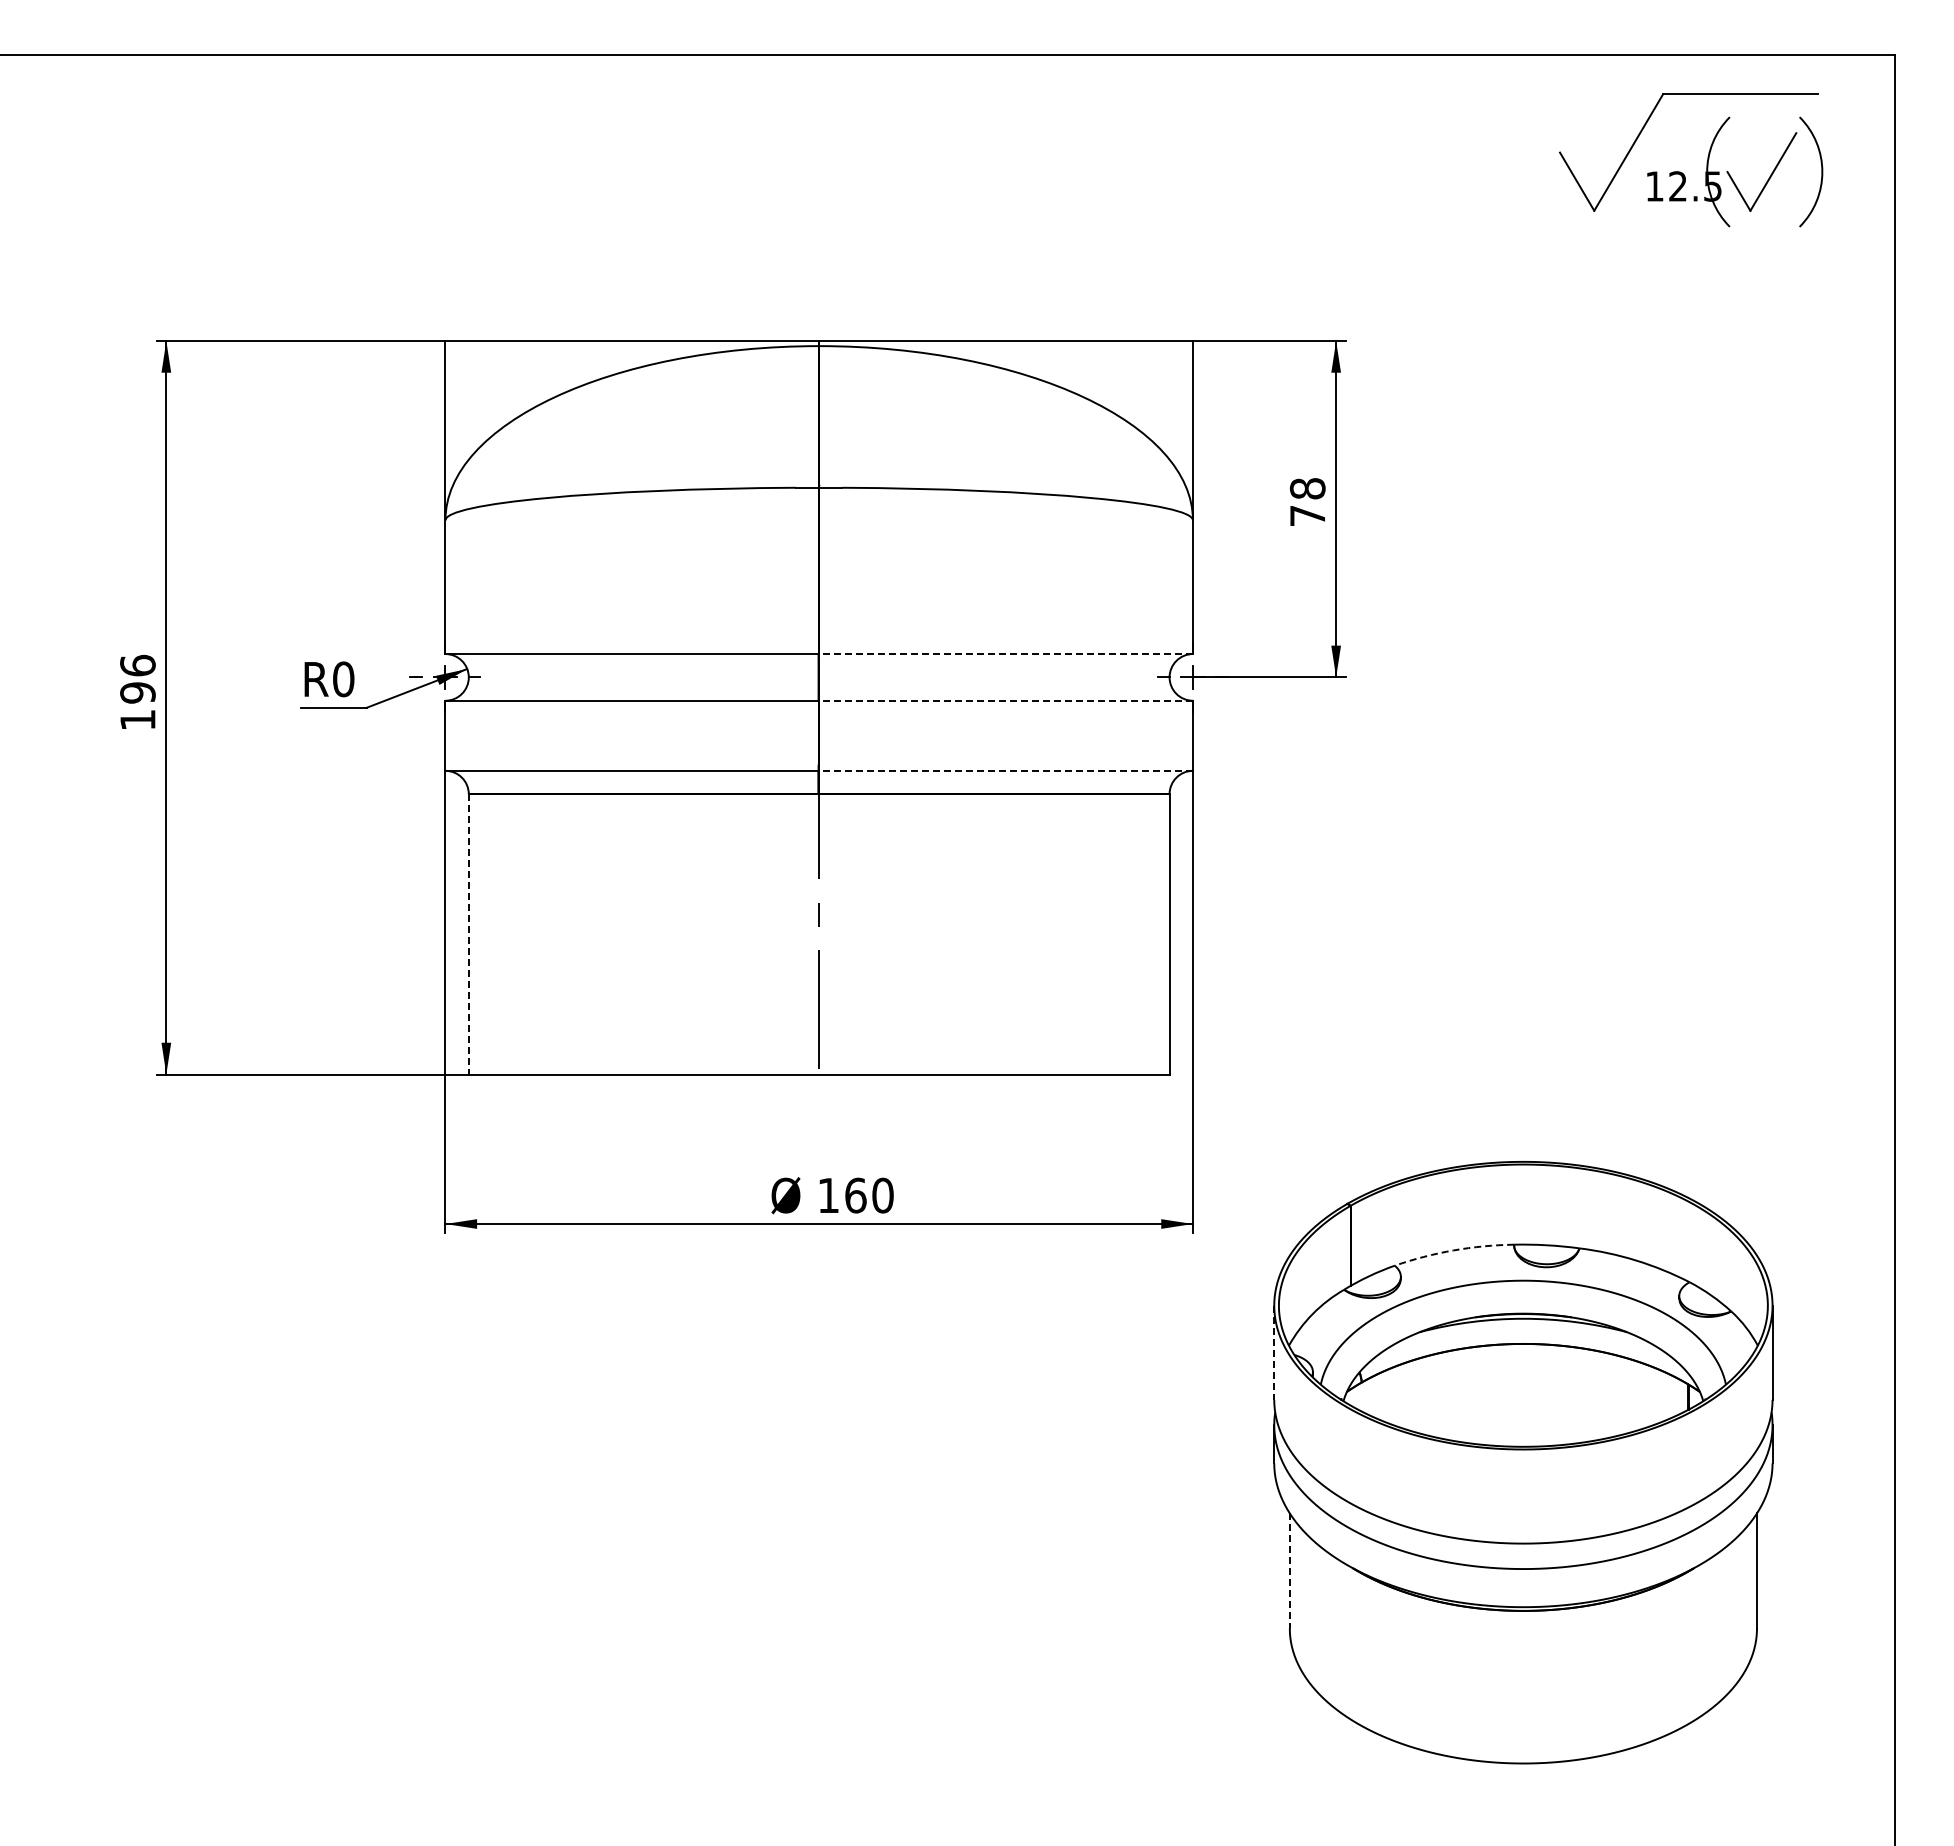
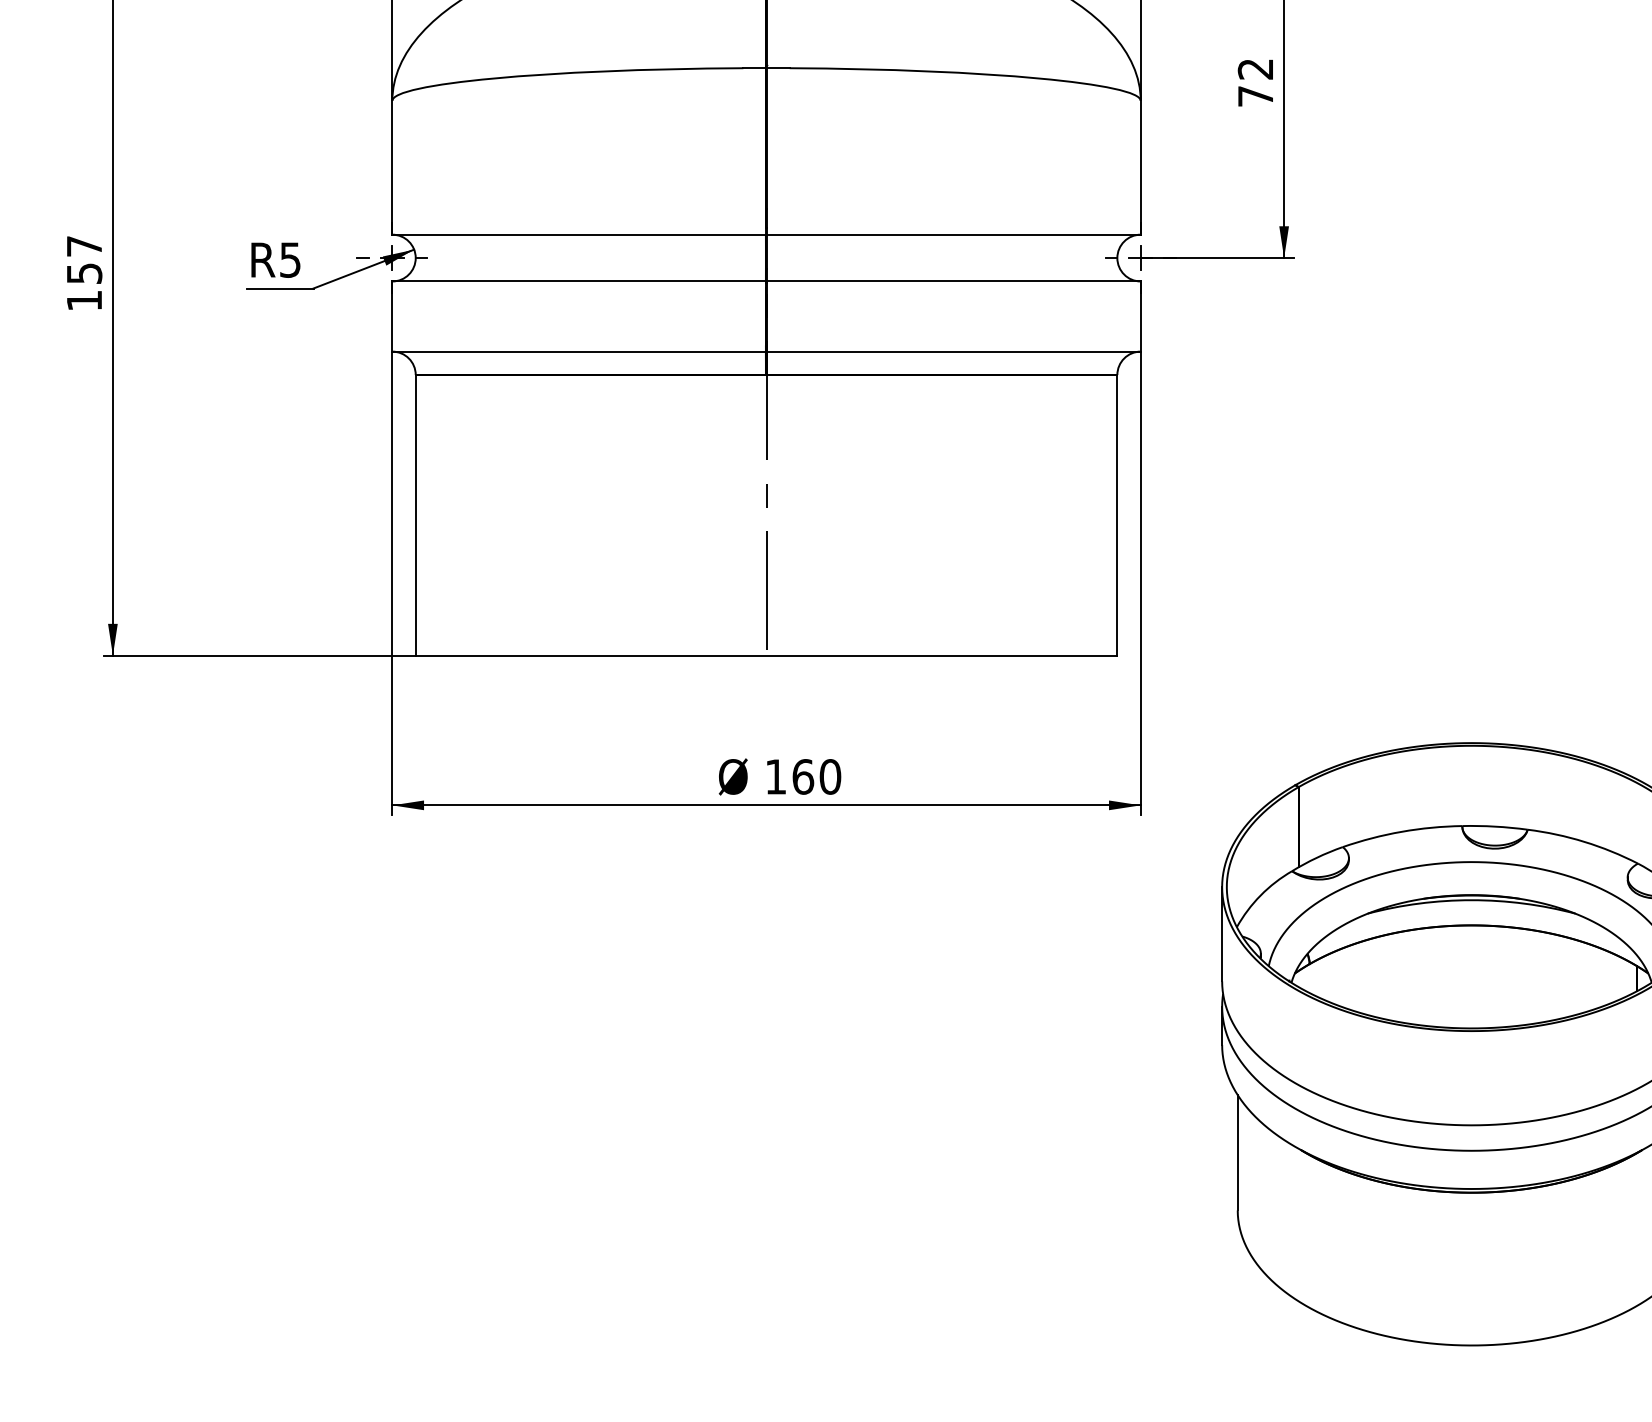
text: (1307, 488) -> (1255, 68), 78 -> 72
line: (1006, 654) -> (954, 235), dashed -> solid
text: (137, 678) -> (84, 259), 196 -> 157
text: (343, 679) -> (290, 260), R0 -> R5
line: (1006, 700) -> (954, 281), dashed -> solid
line: (1006, 770) -> (954, 351), dashed -> solid
line: (468, 934) -> (415, 515), dashed -> solid
arc: (1453, 1250) -> (1401, 831), dashed -> solid
line: (1274, 1353) -> (1222, 934), dashed -> solid
line: (1289, 1571) -> (1237, 1153), dashed -> solid

